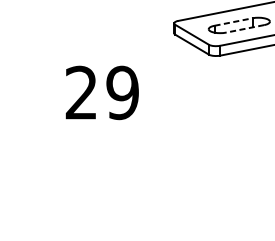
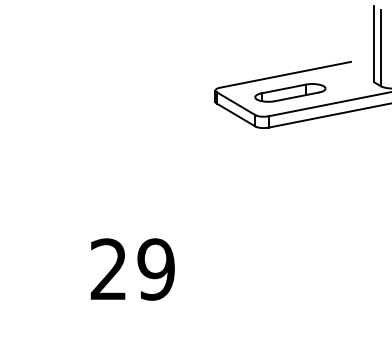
line: (234, 21) -> (284, 88), dashed -> solid
line: (244, 28) -> (296, 96), dashed -> solid
text: (102, 92) -> (132, 269), moved

